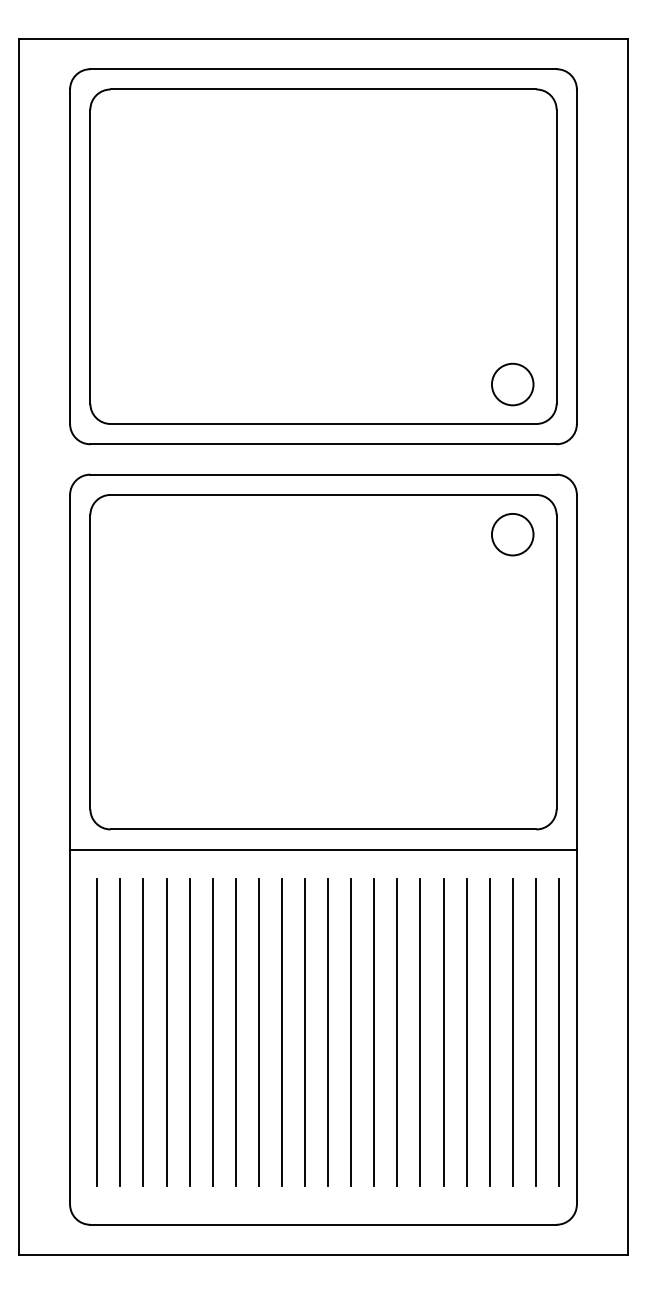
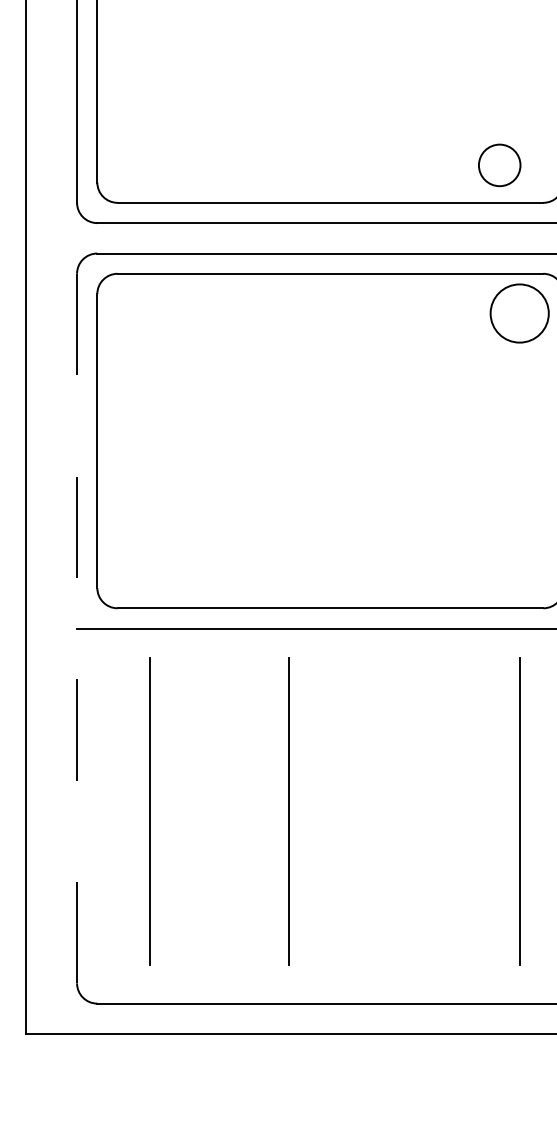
circle: (512, 384) -> (499, 165), moved
circle: (512, 534) -> (519, 313), size x1.4
line: (70, 849) -> (77, 628), solid -> dashed
line: (97, 1032) -> (104, 811), removed
line: (119, 1032) -> (126, 811), removed
line: (166, 1032) -> (173, 811), removed
line: (189, 1032) -> (196, 811), removed
line: (212, 1032) -> (219, 811), removed
line: (235, 1032) -> (242, 811), removed
line: (258, 1032) -> (265, 811), removed
line: (304, 1032) -> (311, 811), removed
line: (328, 1032) -> (335, 811), removed
line: (351, 1032) -> (358, 811), removed
line: (374, 1032) -> (381, 811), removed
line: (397, 1032) -> (404, 811), removed
line: (419, 1032) -> (426, 811), removed
line: (443, 1032) -> (450, 811), removed
line: (466, 1032) -> (473, 811), removed
line: (489, 1032) -> (496, 811), removed
line: (535, 1032) -> (542, 811), removed

